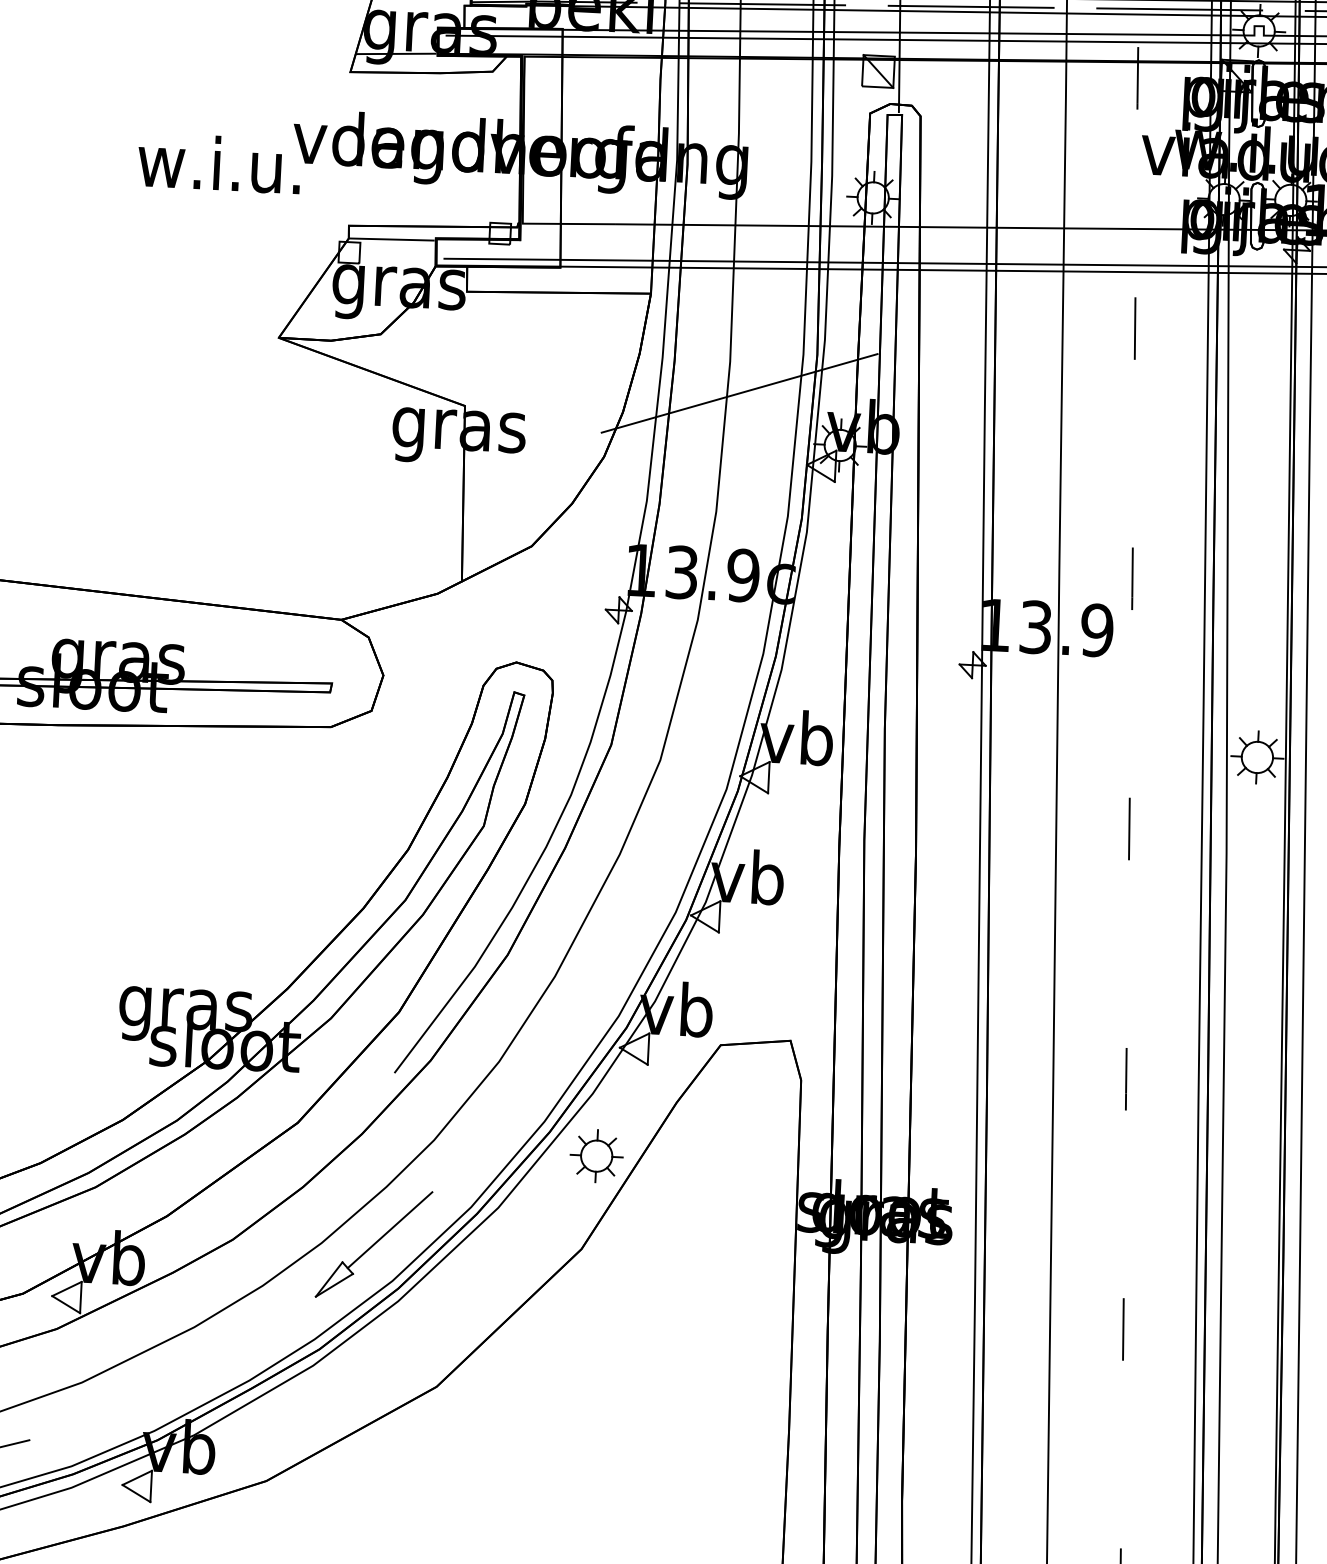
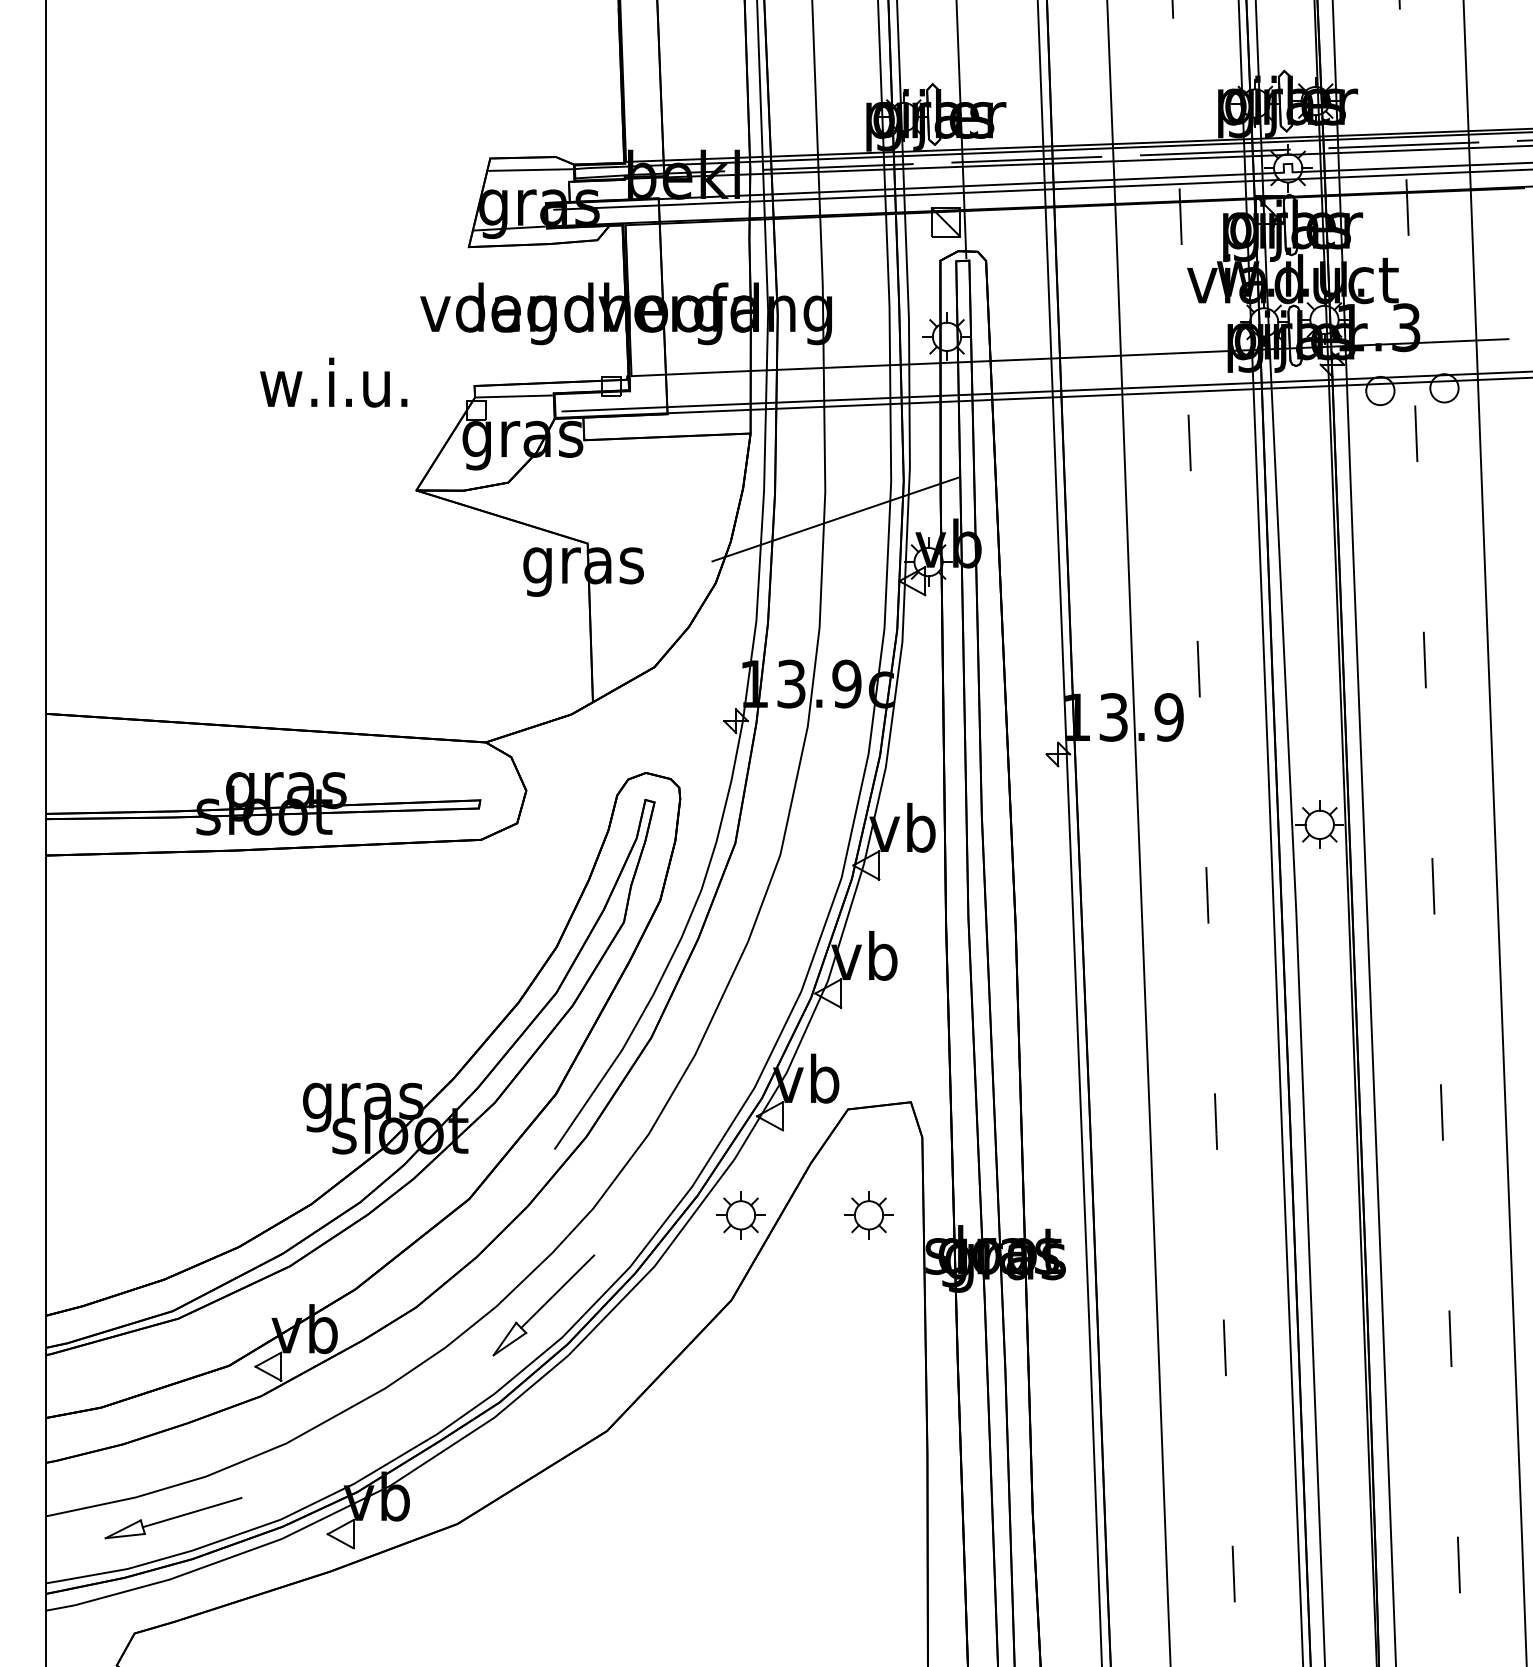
text: (219, 163) -> (333, 382), moved
part: (737, 1163) -> (868, 1215), added

